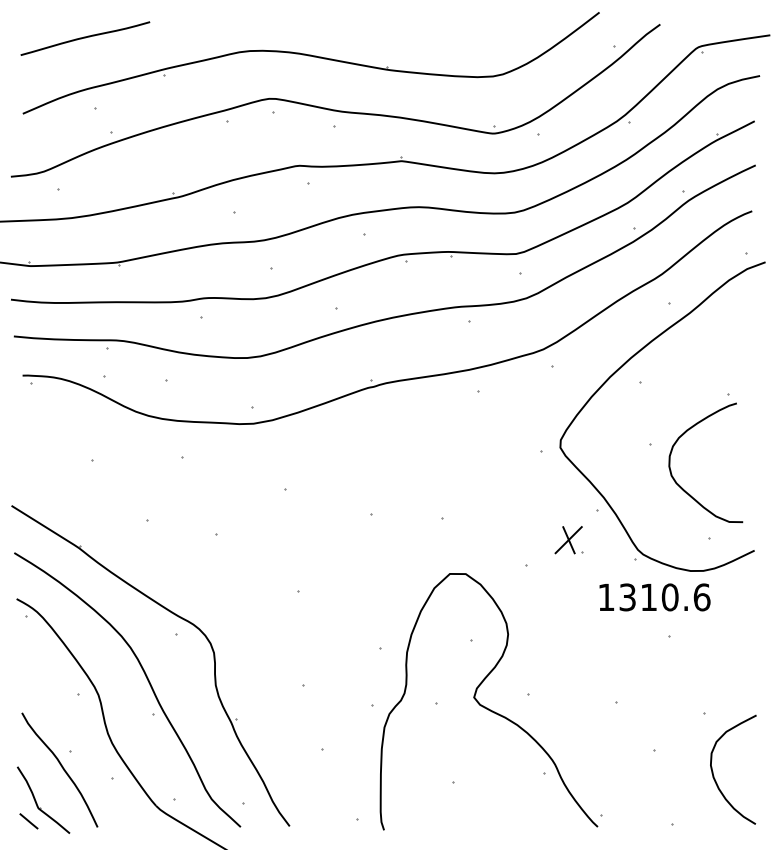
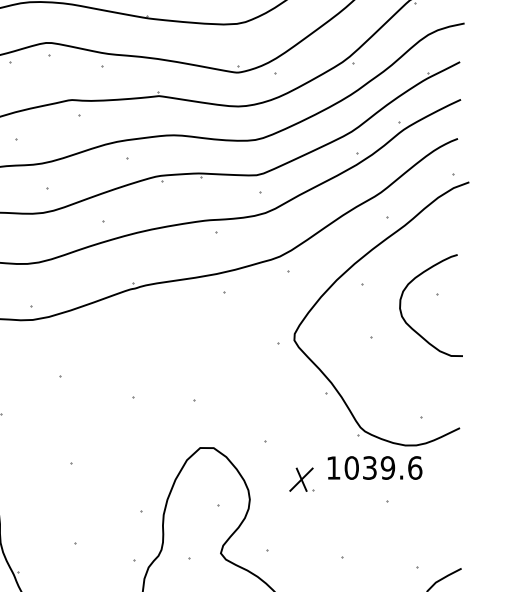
curve: (681, 486) -> (410, 325), moved
part: (568, 540) -> (301, 480), moved
text: (648, 597) -> (369, 468), 1310.6 -> 1039.6

